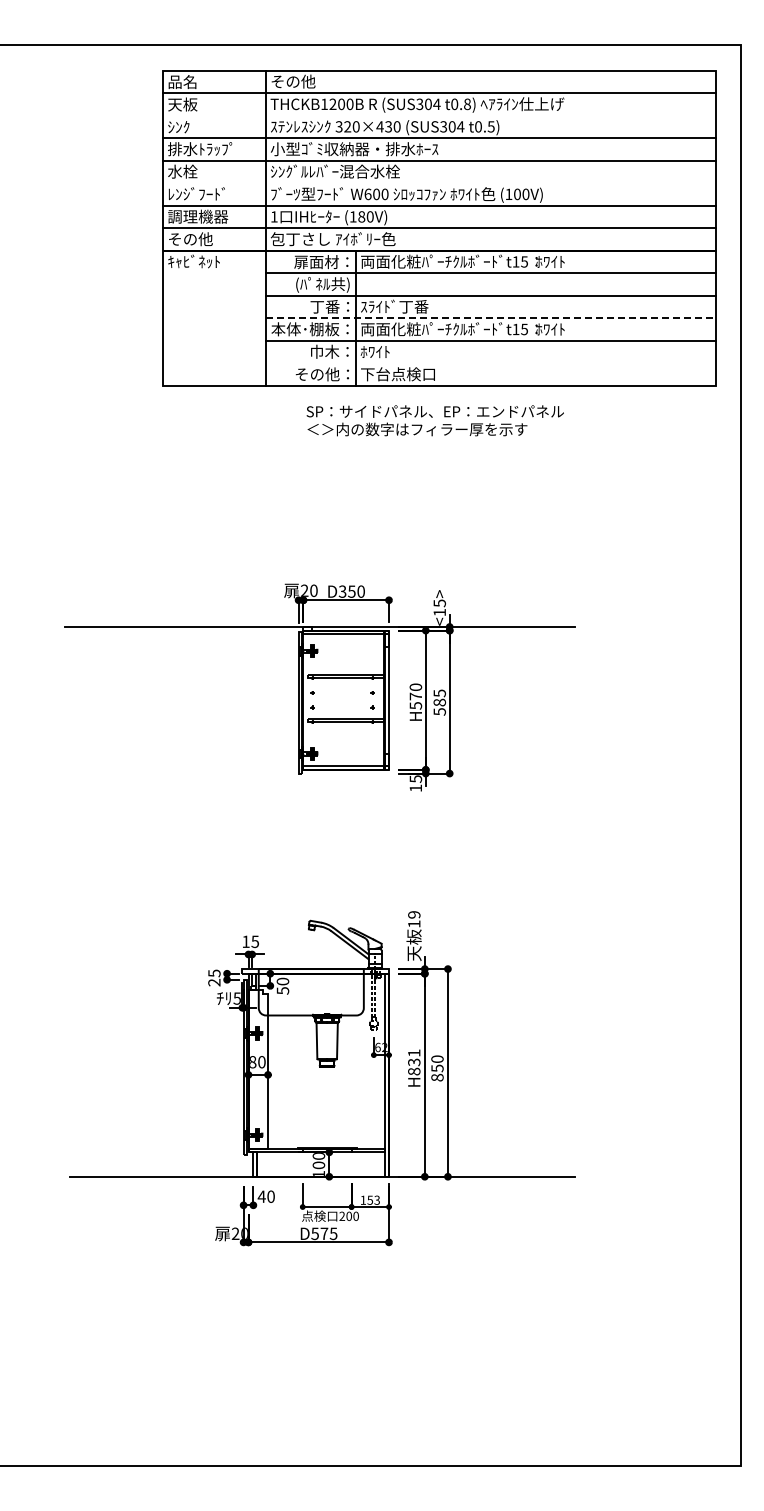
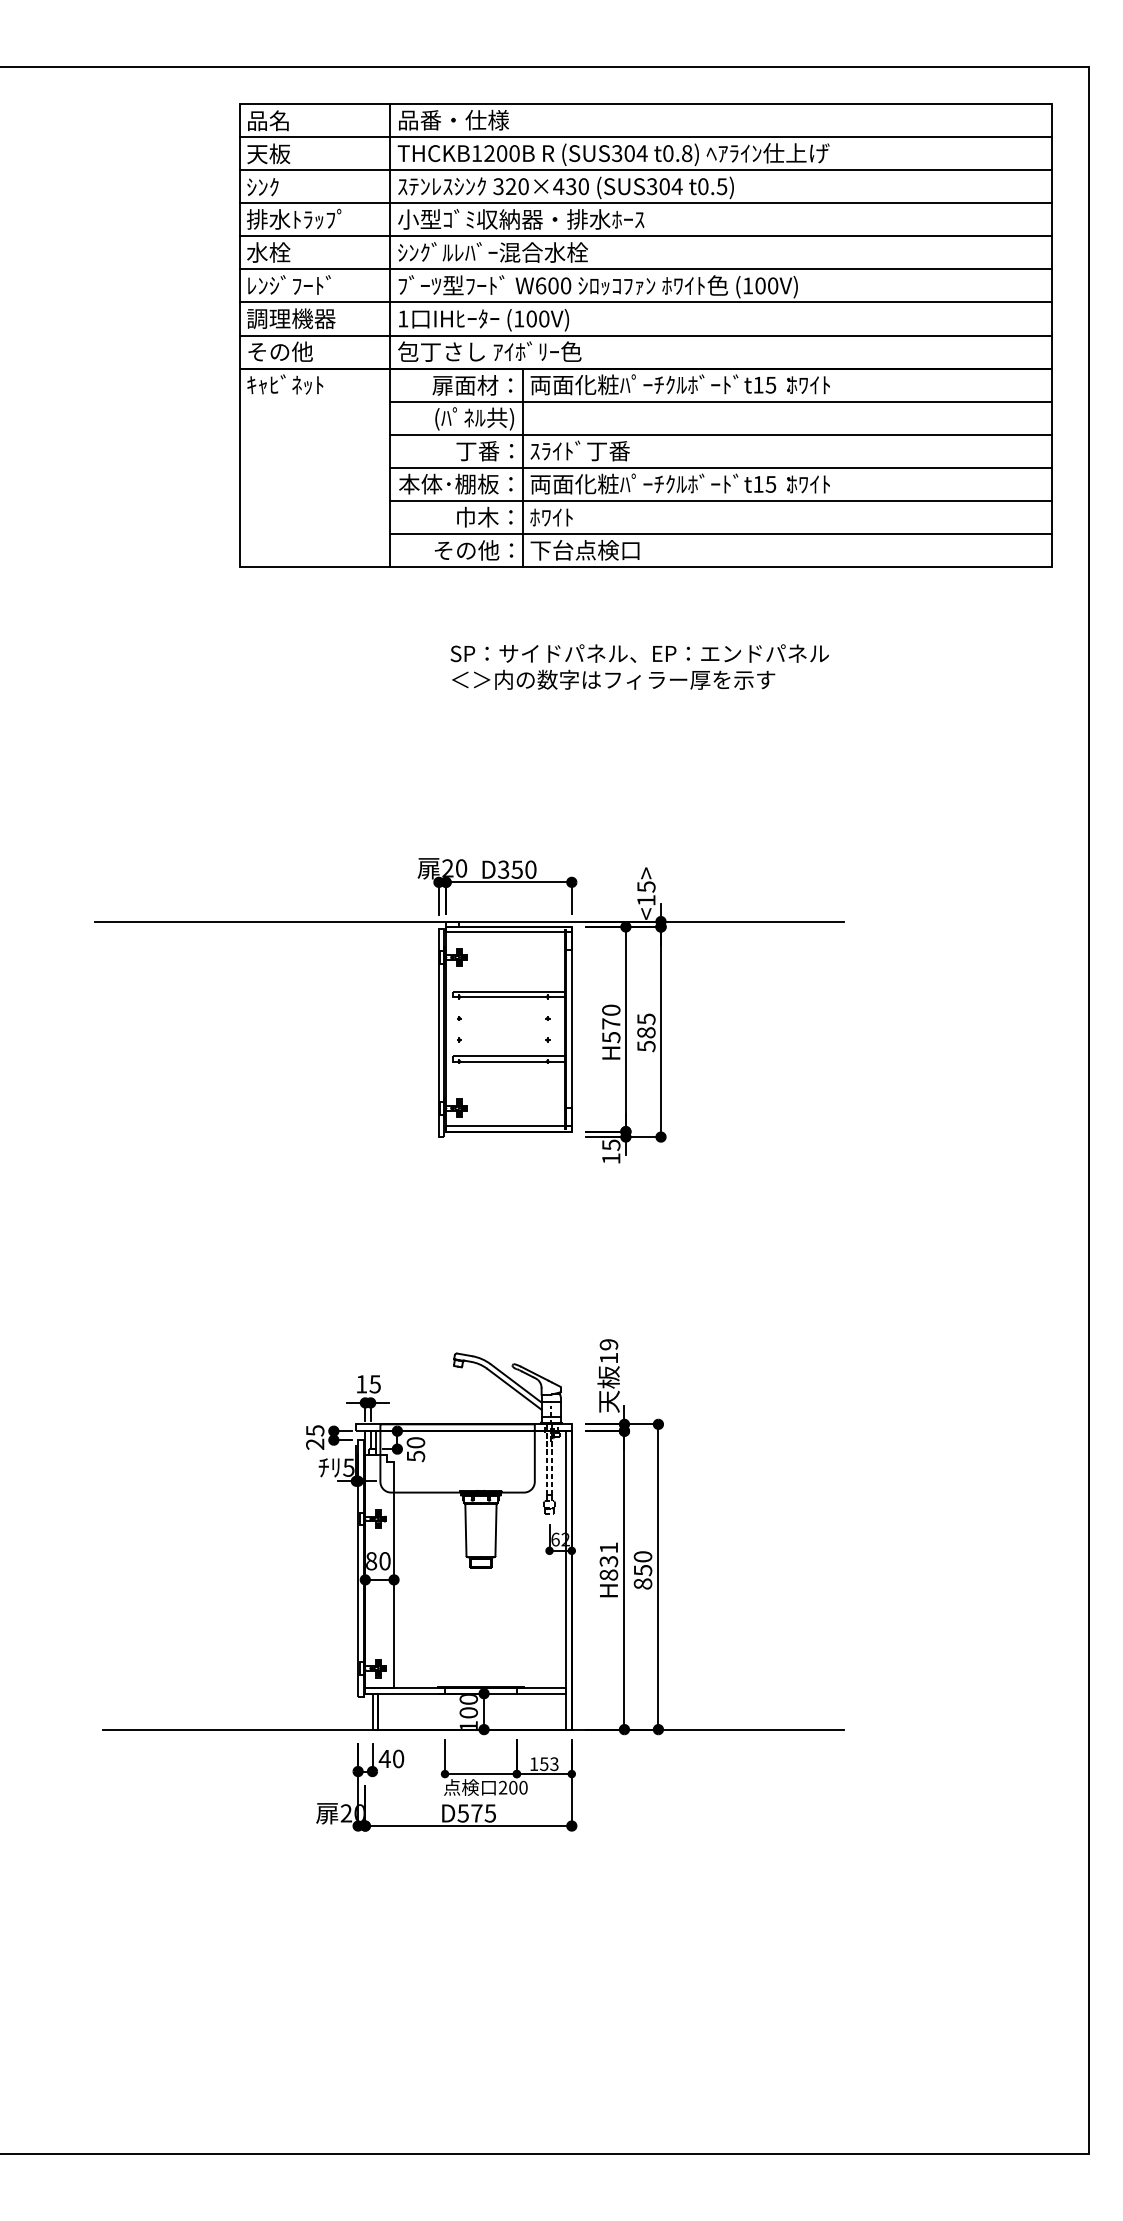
text: (308, 81) -> (453, 119), その他 -> 品番・仕様
line: (438, 115) -> (644, 169), added
line: (438, 183) -> (644, 269), added
text: (361, 216) -> (531, 318), (180V) -> (100V)
line: (491, 318) -> (722, 468), dashed -> solid
line: (490, 363) -> (720, 534), added
text: (434, 420) -> (638, 666), moved

